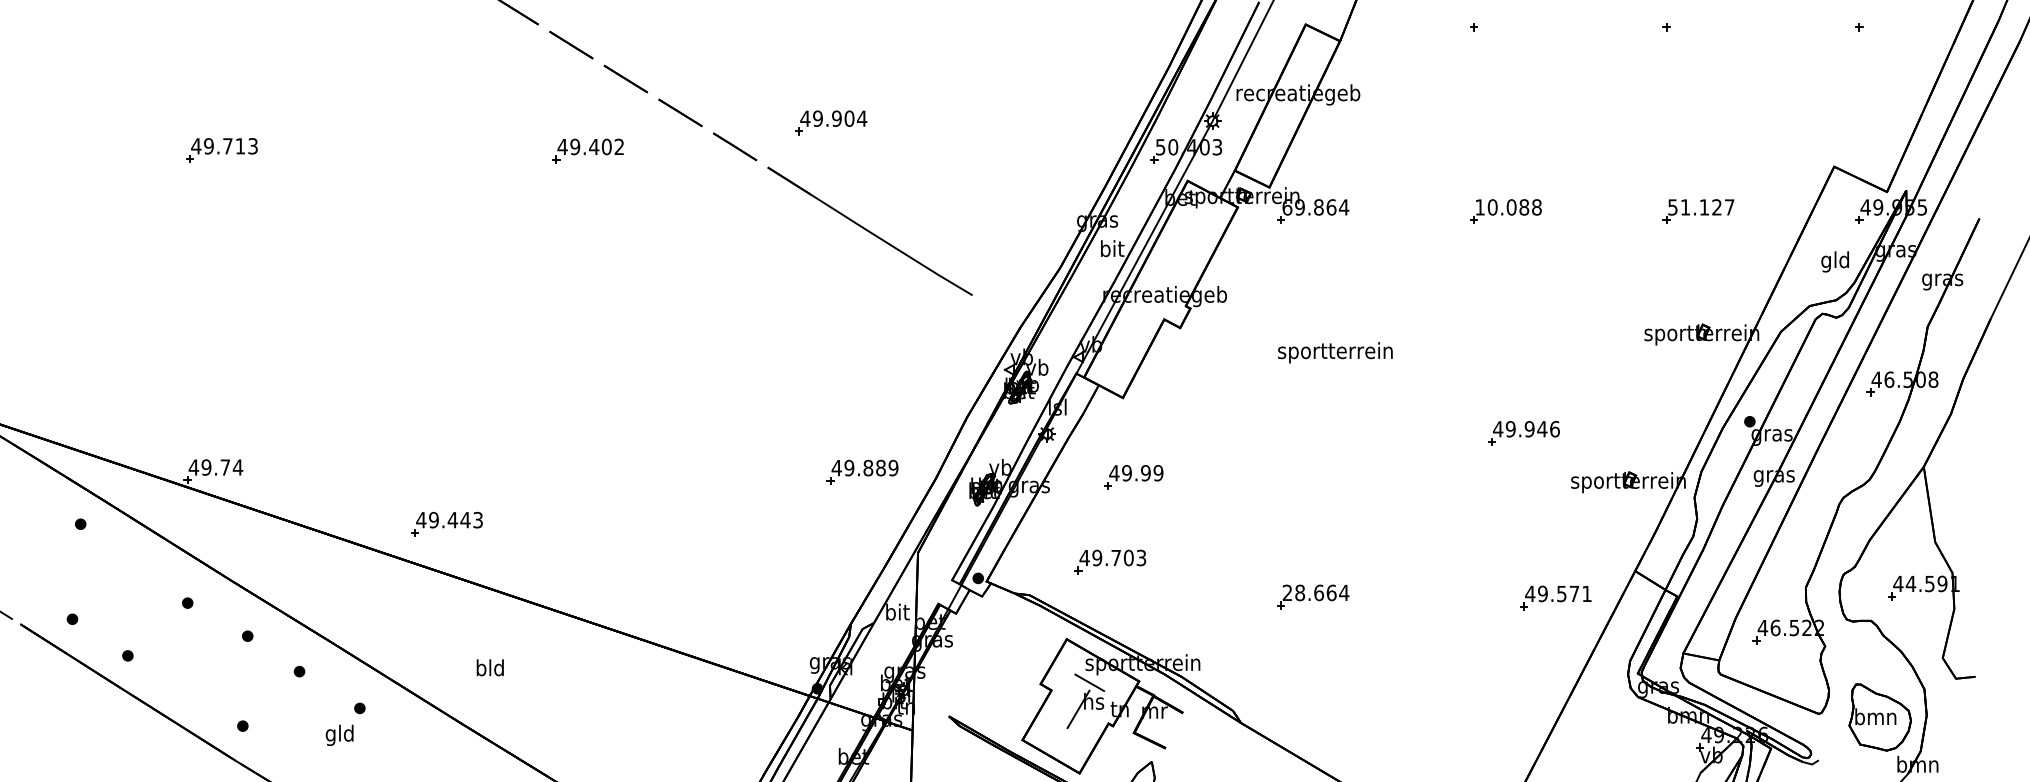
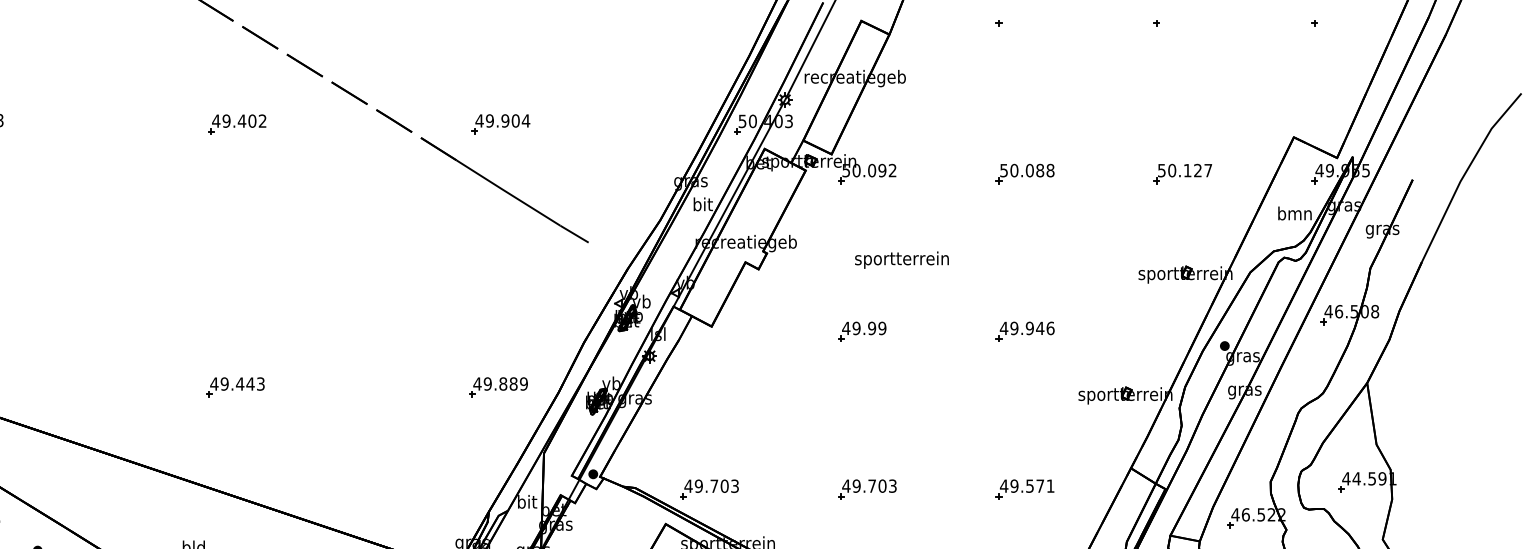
part: (831, 122) -> (500, 124), moved
part: (587, 150) -> (236, 124), moved
text: (1315, 207) -> (869, 170), 69.864 -> 50.092
text: (1479, 207) -> (1003, 170), 10.088 -> 50.088
text: (1685, 207) -> (1172, 170), 51.127 -> 50.127
text: (1835, 261) -> (1294, 214), gld -> bmn
text: (1335, 352) -> (902, 259), moved
part: (1523, 433) -> (1024, 331), moved
part: (1133, 477) -> (861, 331), moved
part: (446, 523) -> (234, 386), moved
part: (1110, 561) -> (709, 489), moved
text: (1315, 592) -> (869, 485), 28.664 -> 49.703
part: (1555, 597) -> (1024, 489), moved

